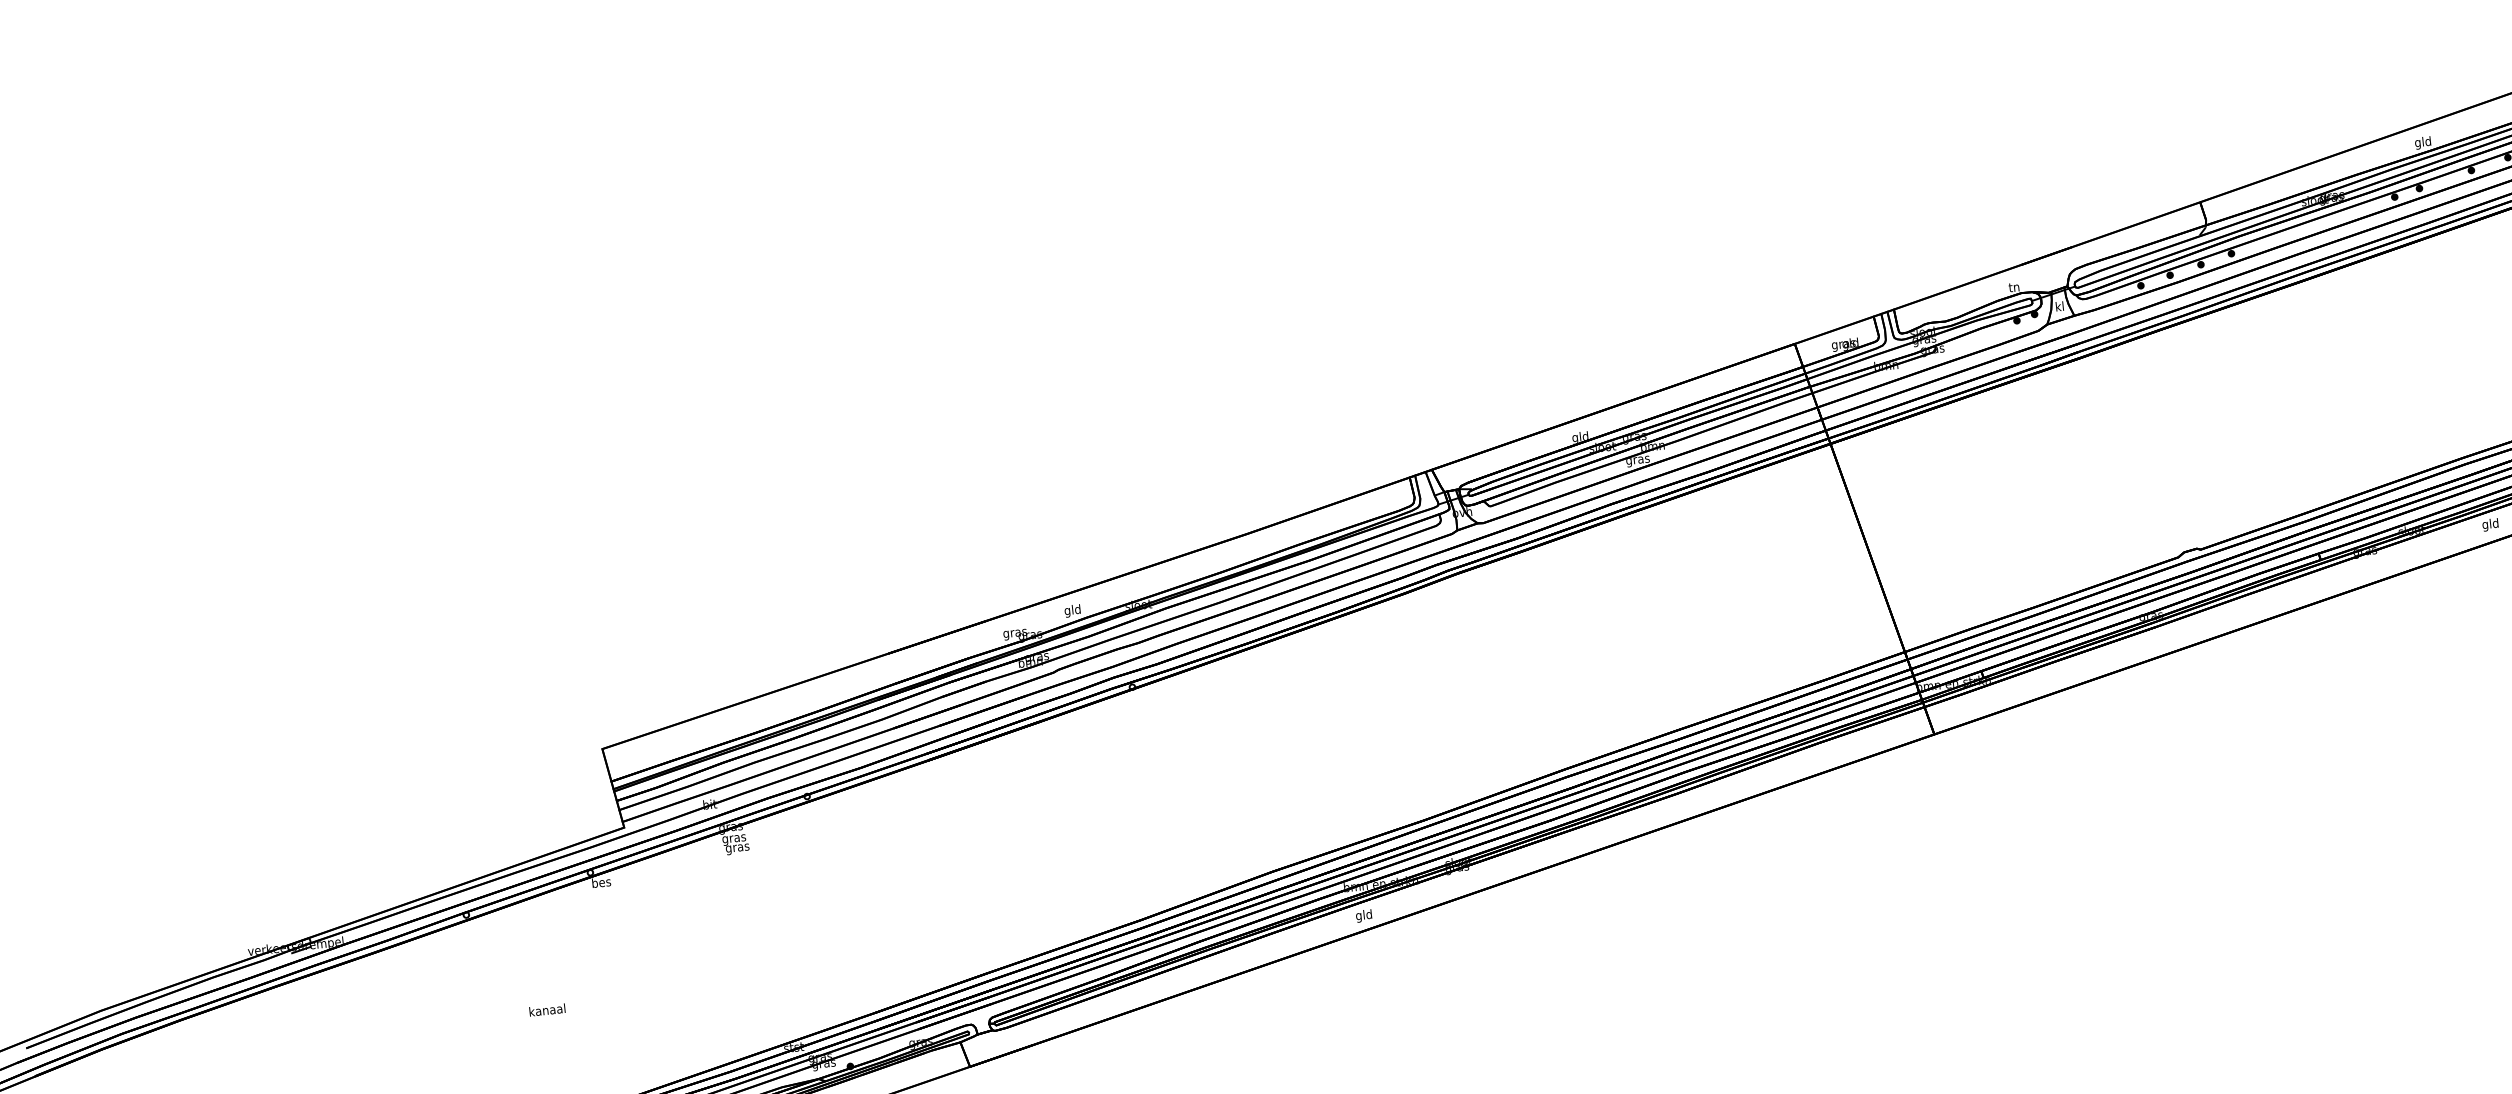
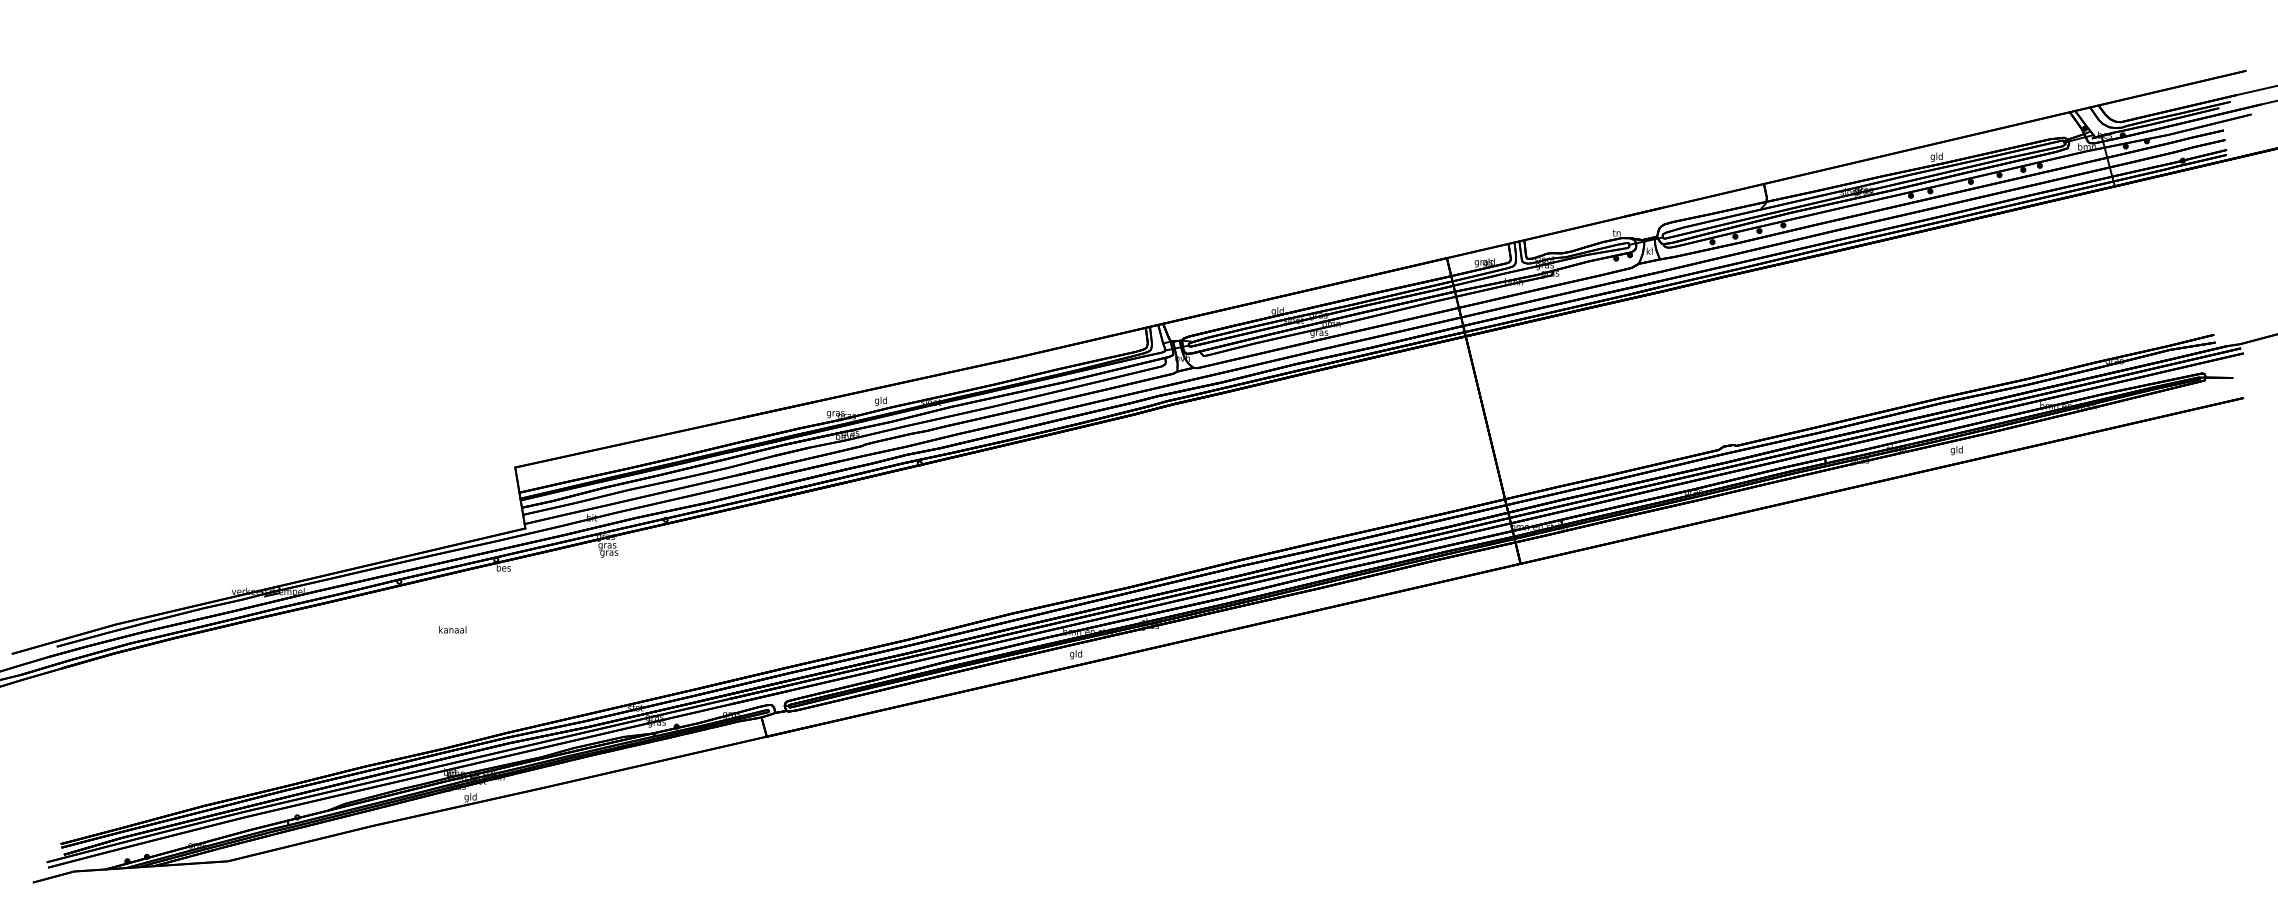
text: (546, 1009) -> (452, 629), moved

